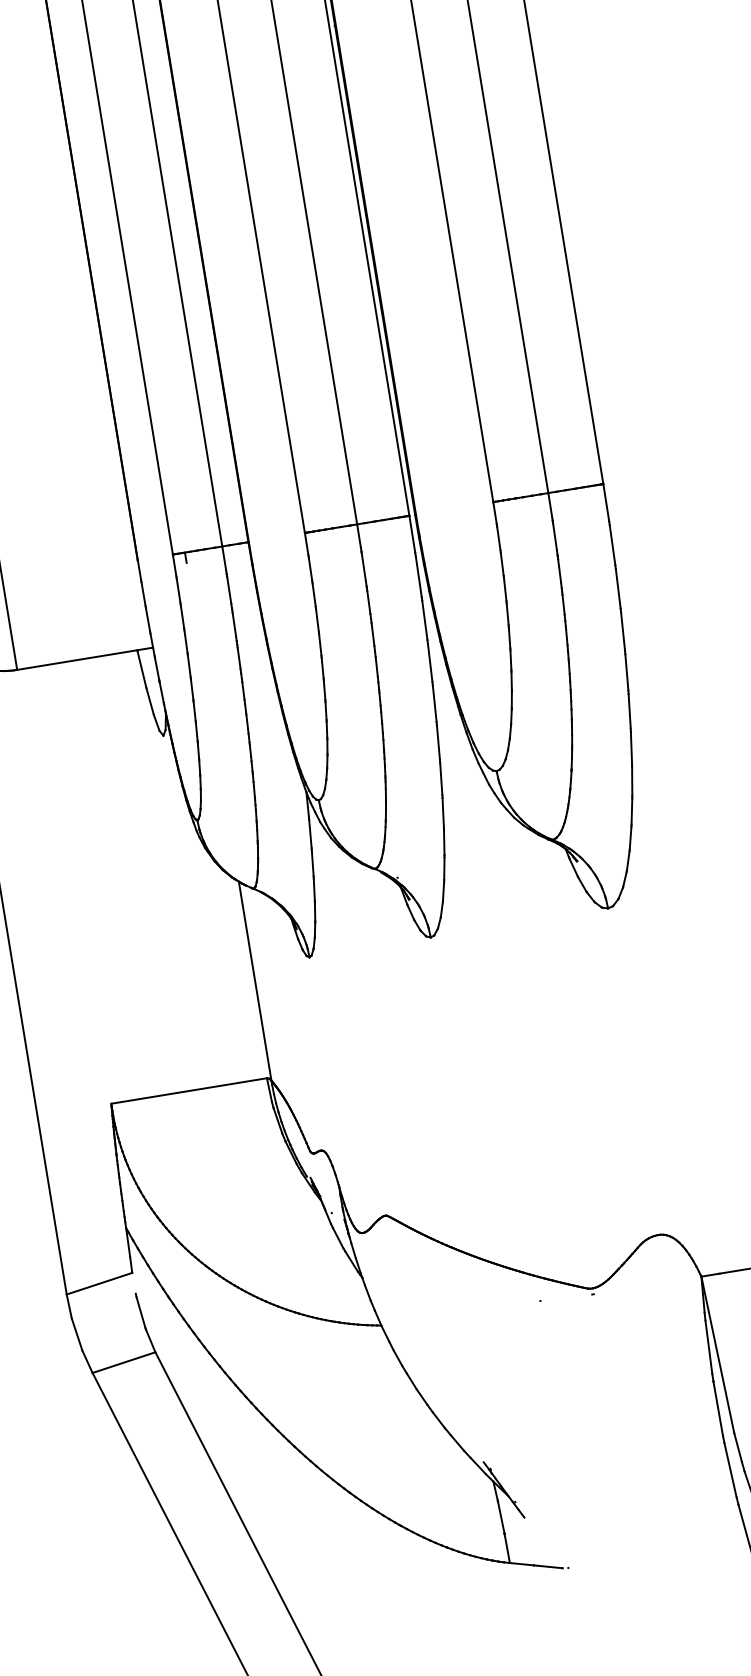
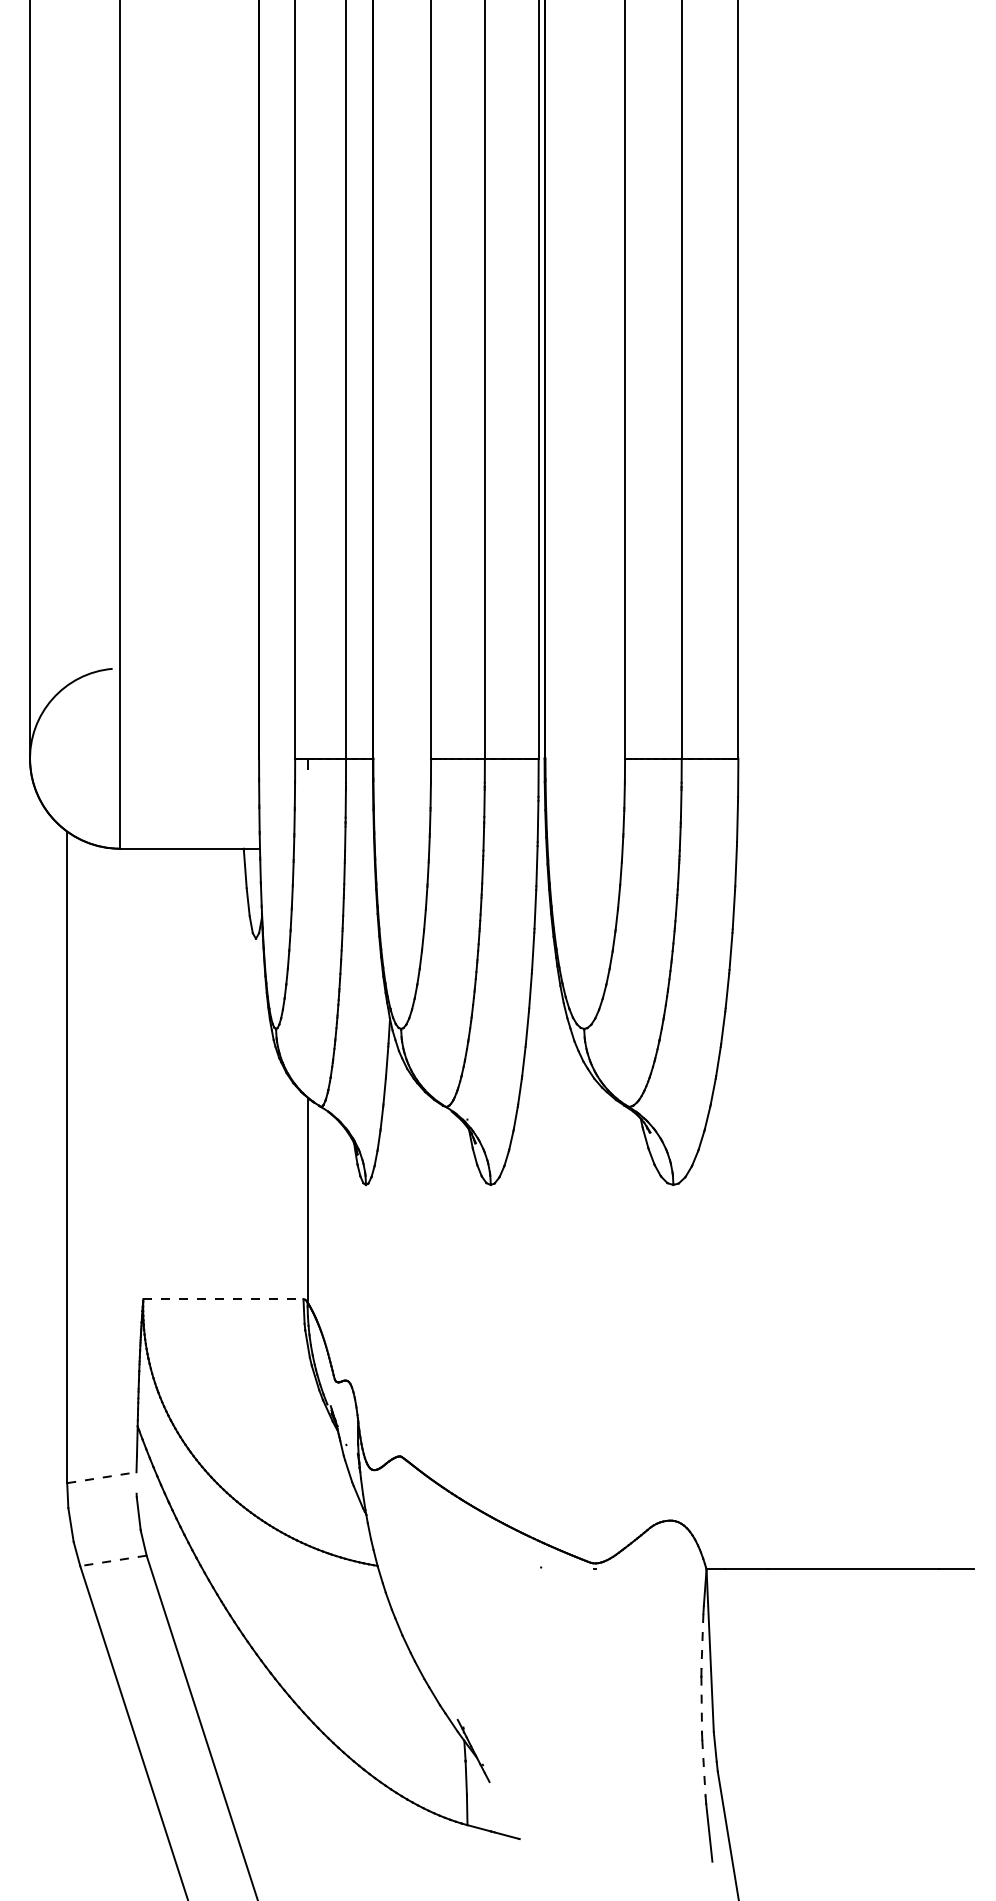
line: (189, 1091) -> (223, 1299), solid -> dashed
line: (100, 1283) -> (102, 1477), solid -> dashed
line: (708, 1347) -> (702, 1641), solid -> dashed
line: (123, 1362) -> (113, 1560), solid -> dashed
line: (717, 1408) -> (701, 1704), solid -> dashed
line: (730, 1470) -> (703, 1768), solid -> dashed

